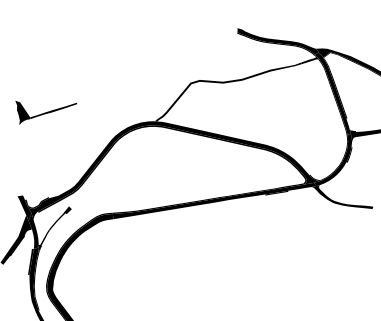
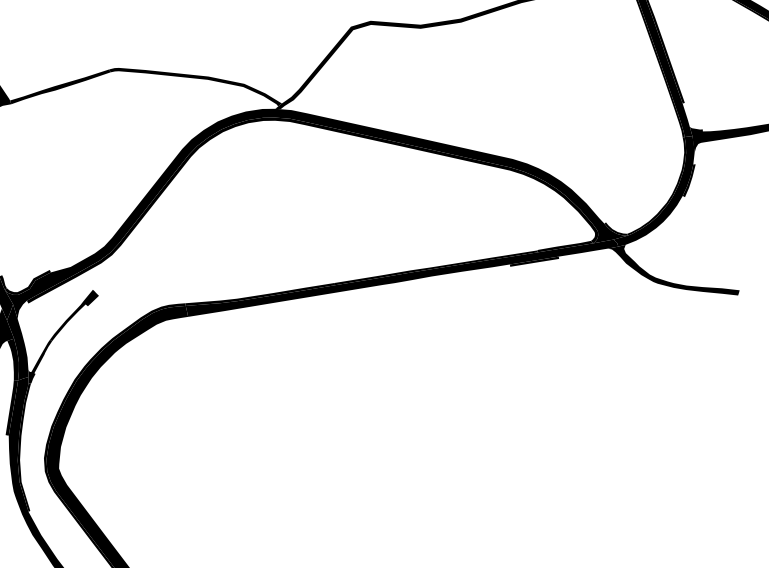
fill: (117, 111) -> (195, 88), added
fill: (31, 239) -> (13, 360), added

